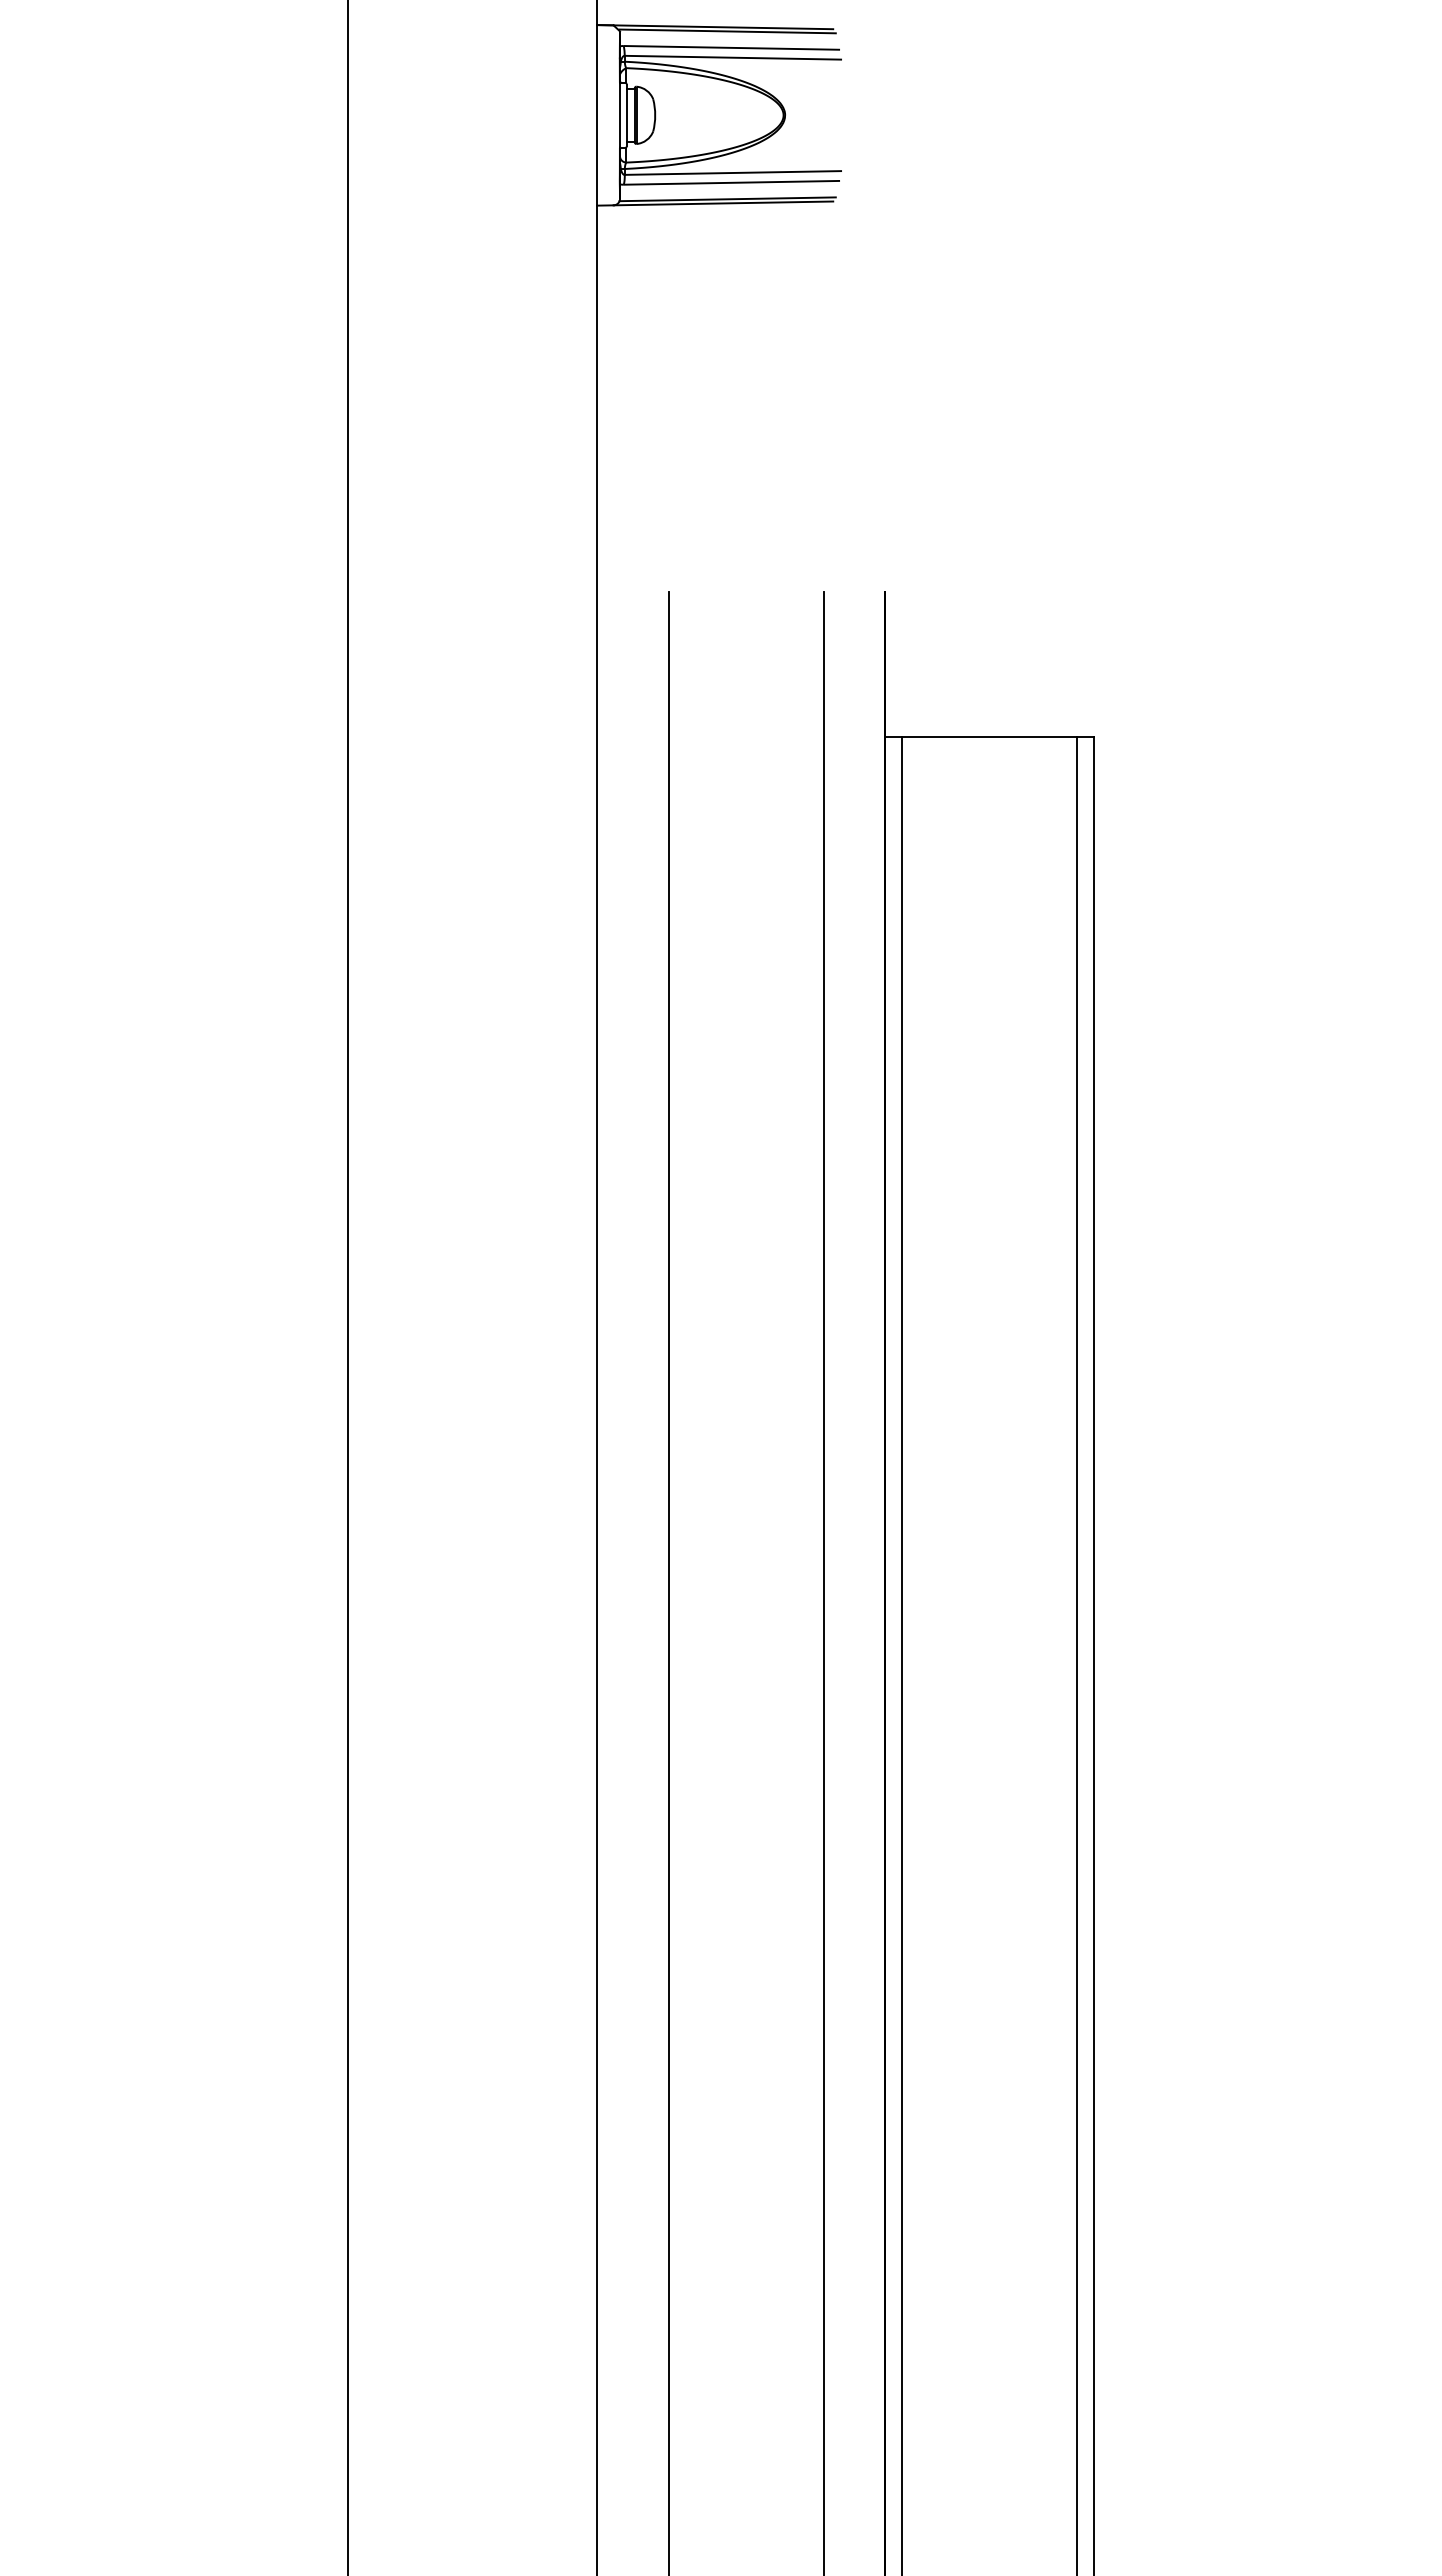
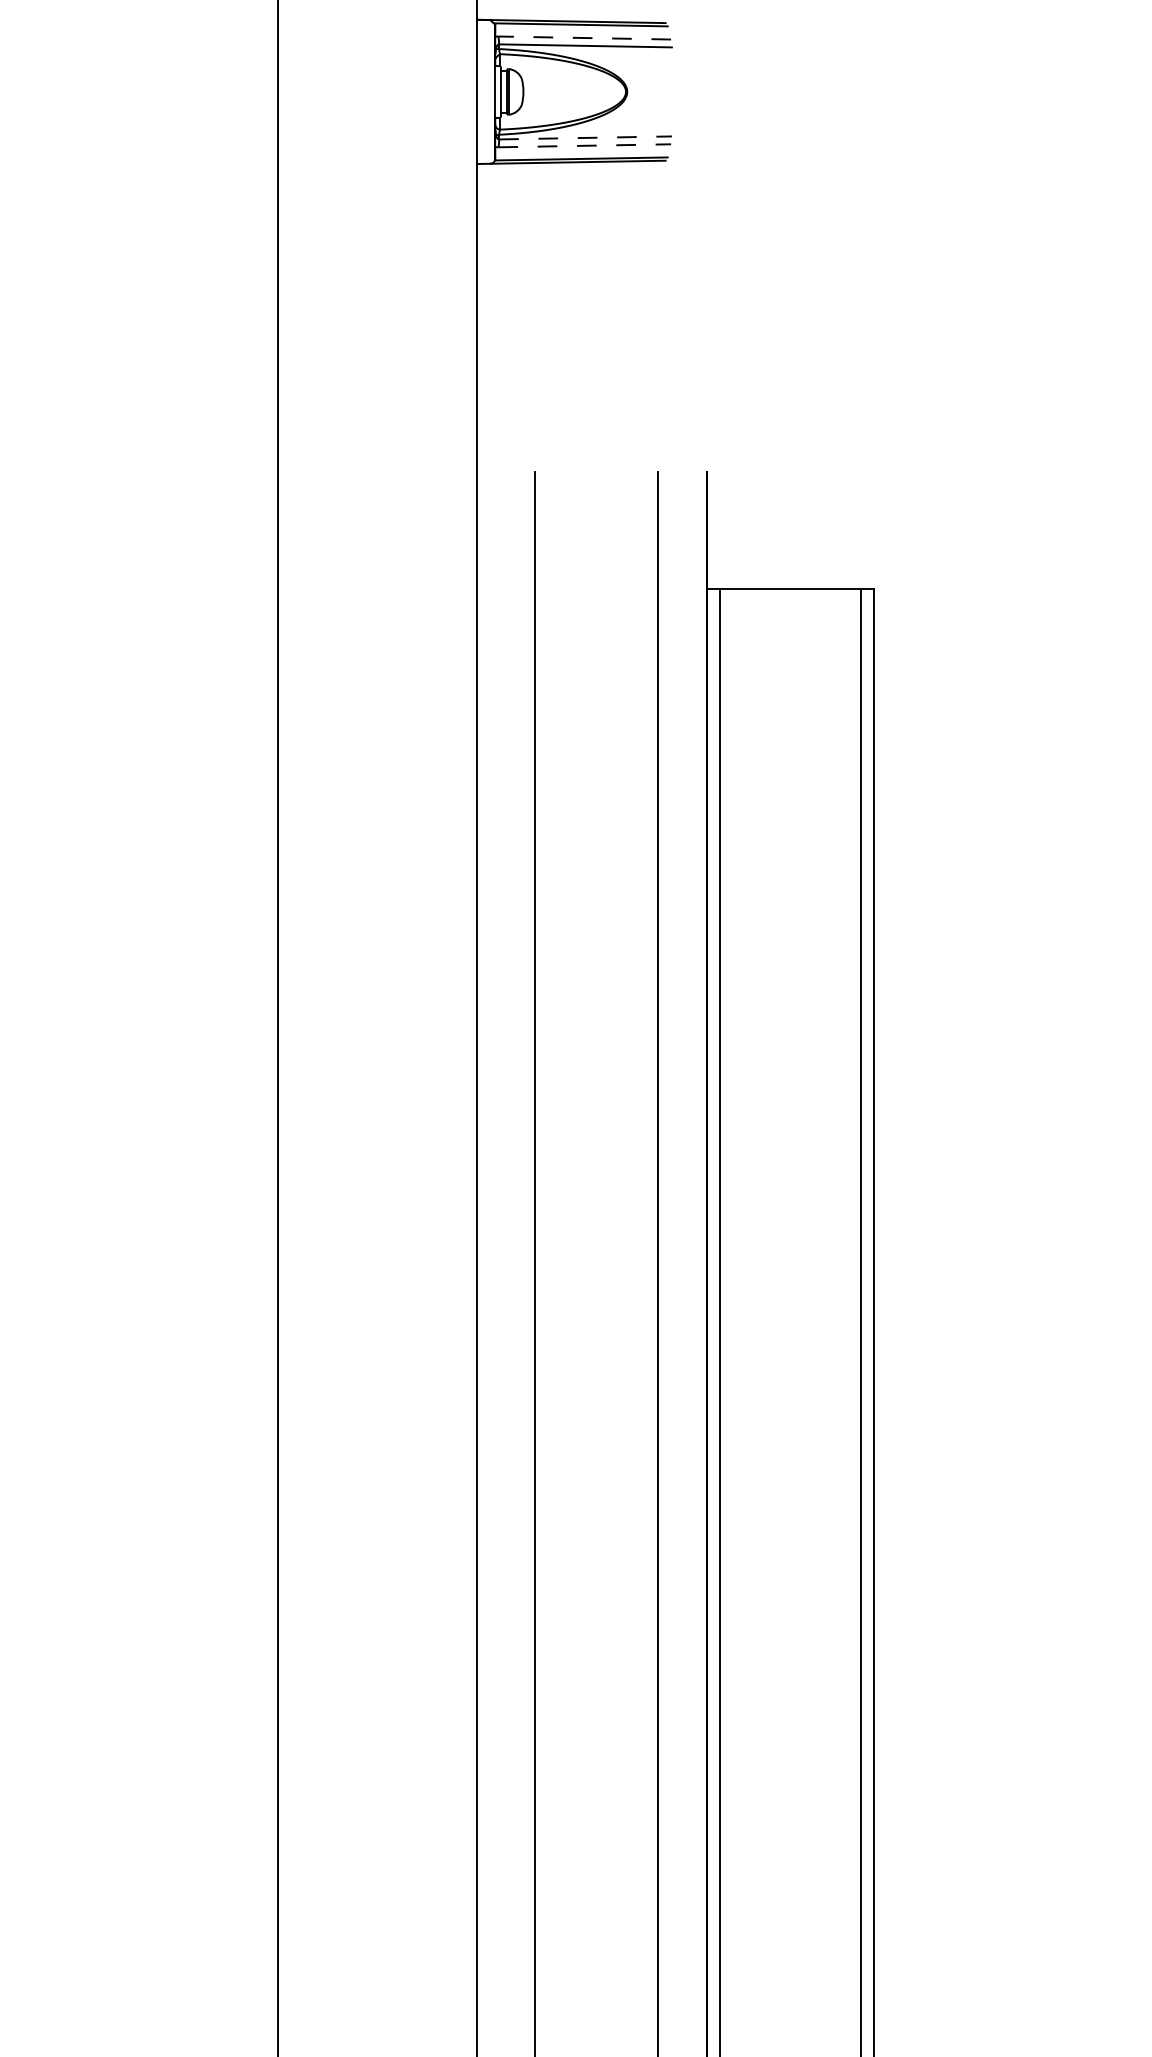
line: (731, 47) -> (584, 37), solid -> dashed
line: (733, 172) -> (585, 137), solid -> dashed
line: (732, 182) -> (585, 145), solid -> dashed

